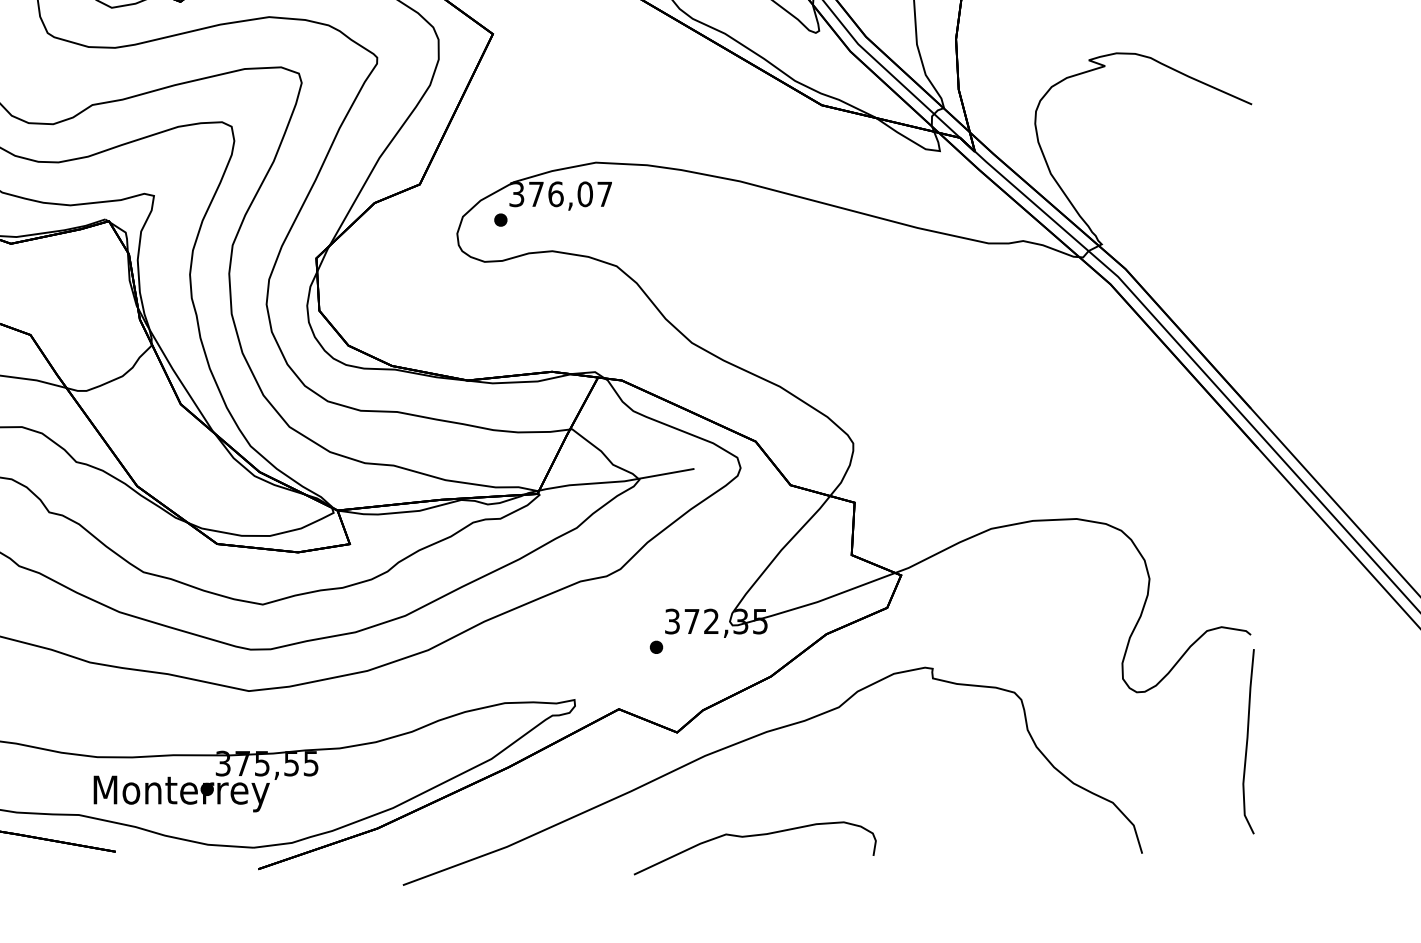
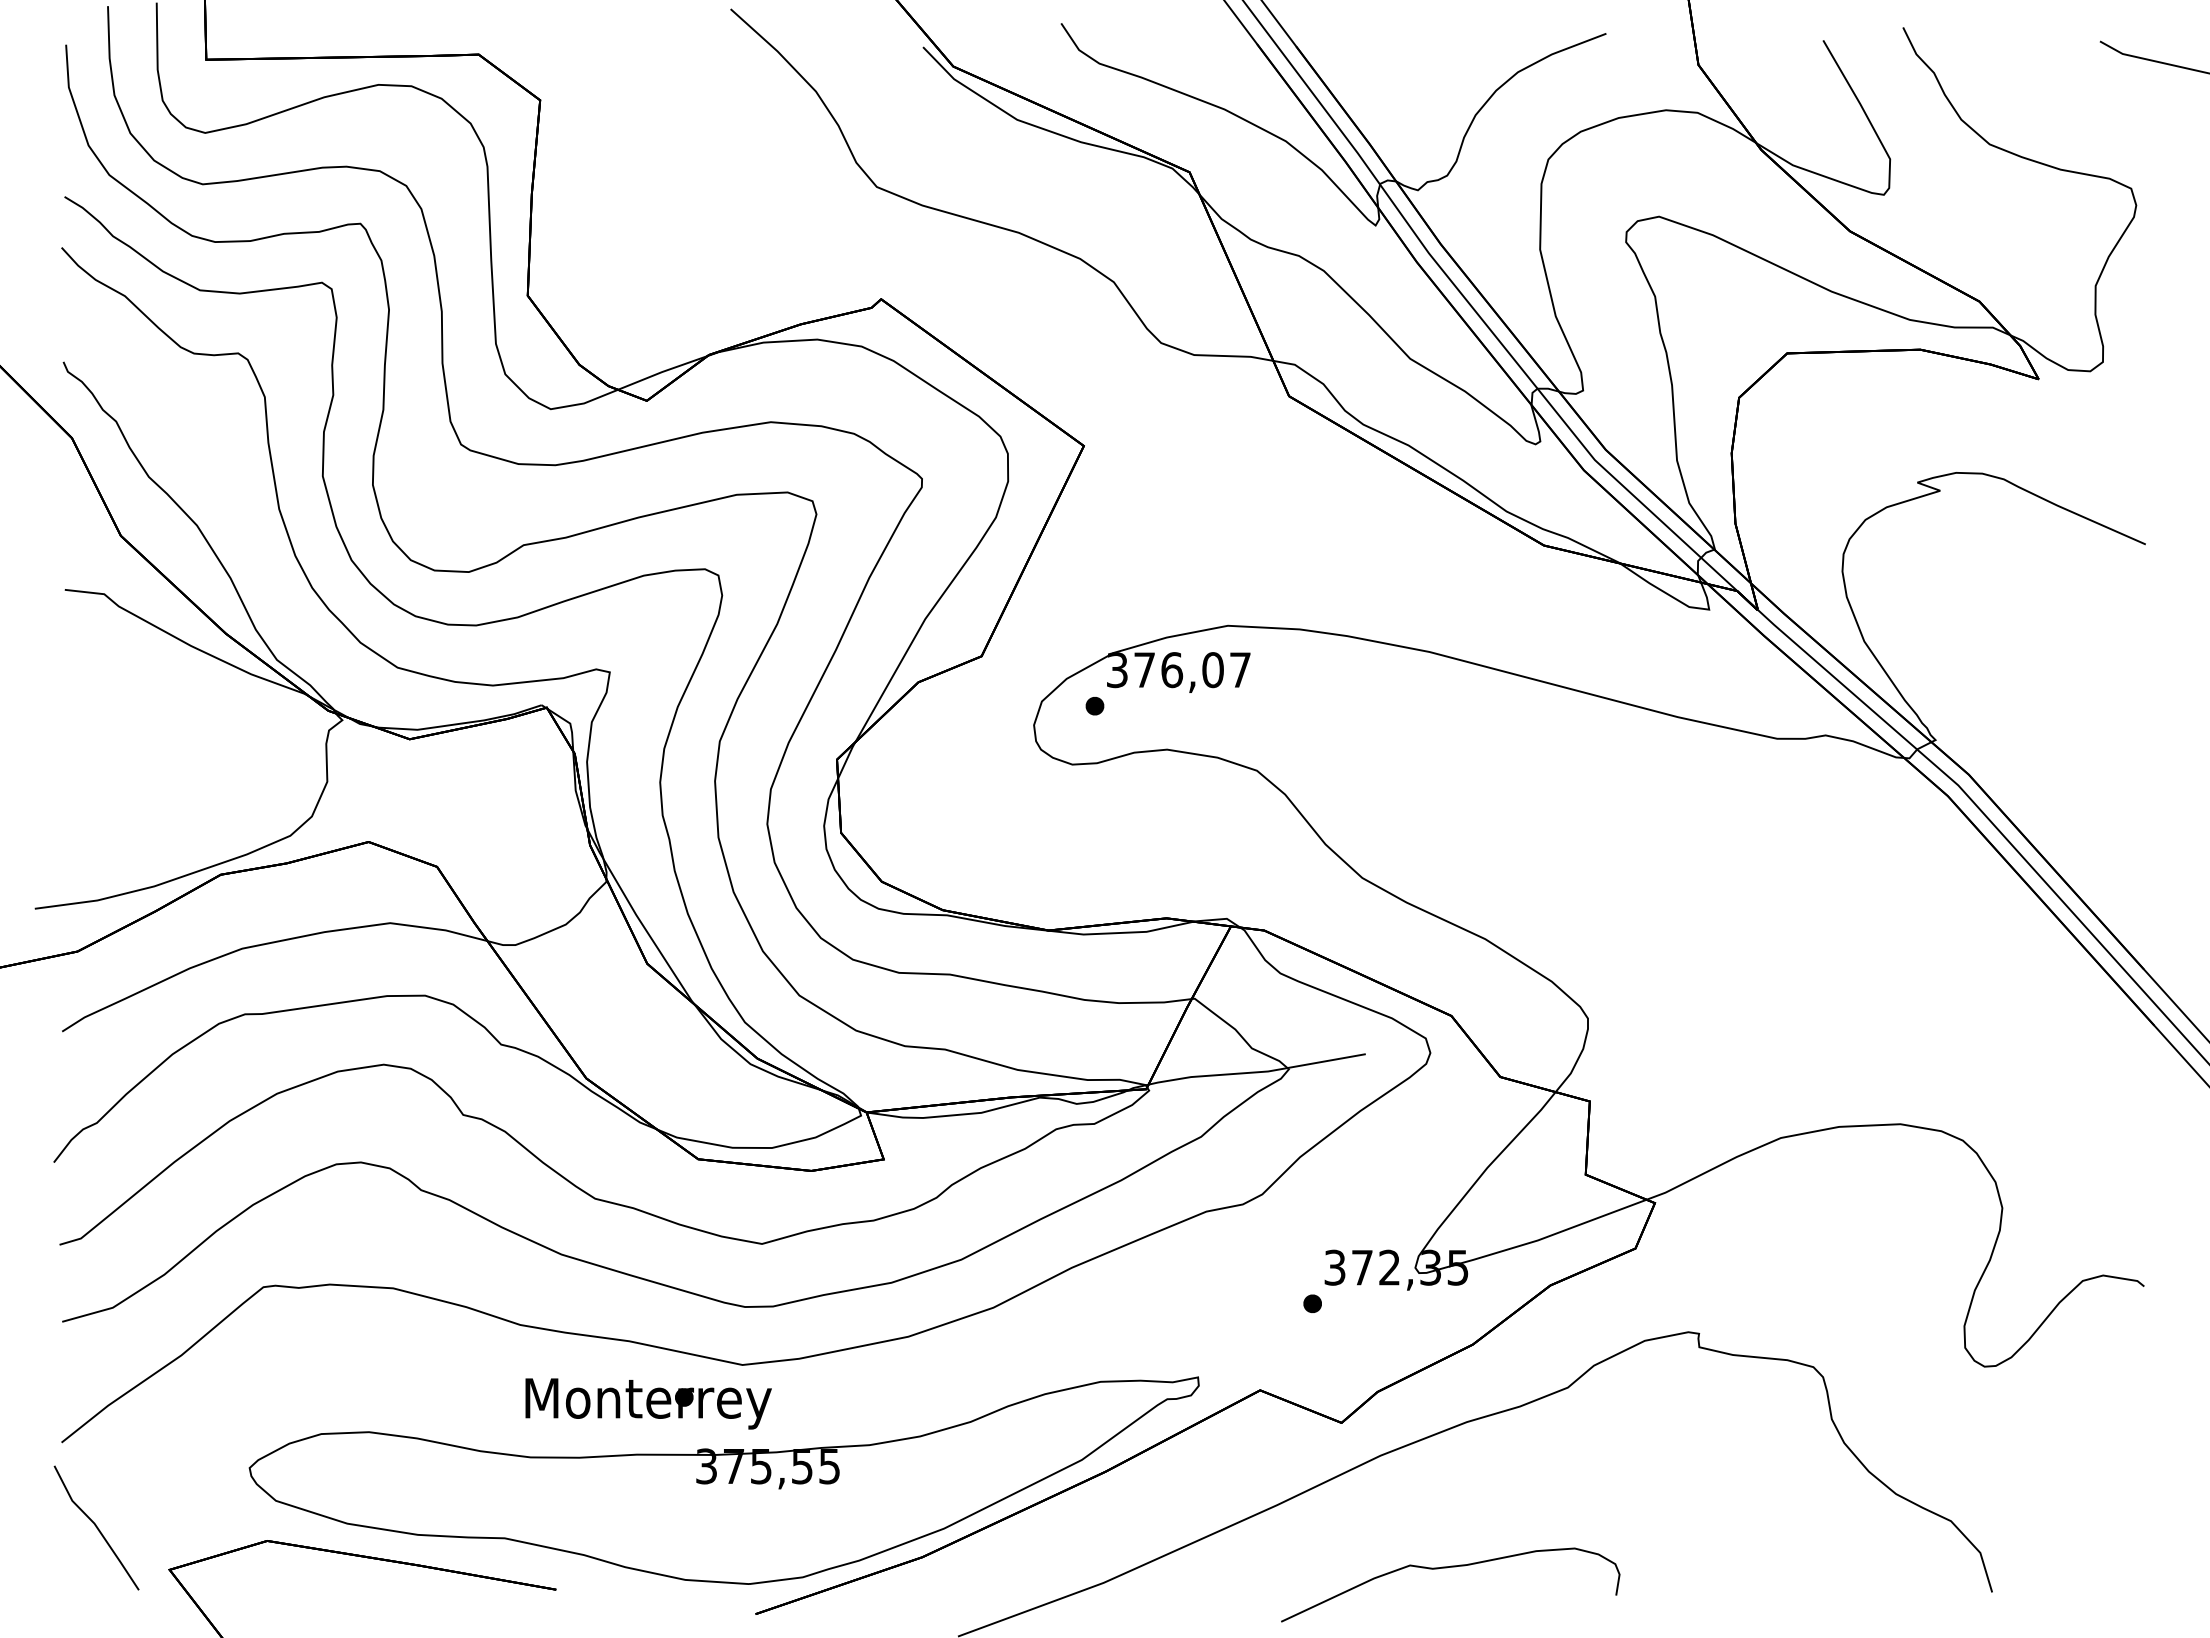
curve: (1247, 741) -> (2139, 1435), removed
text: (181, 793) -> (648, 1403), moved

